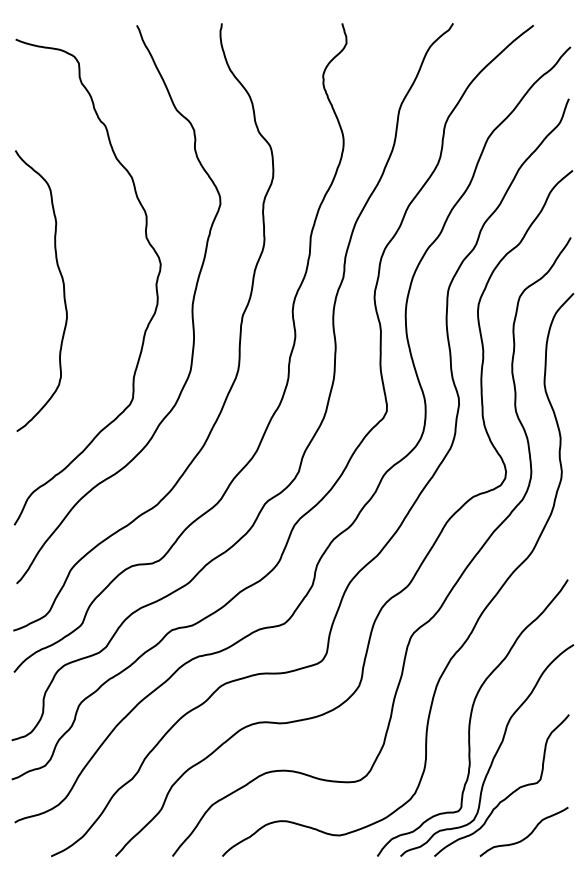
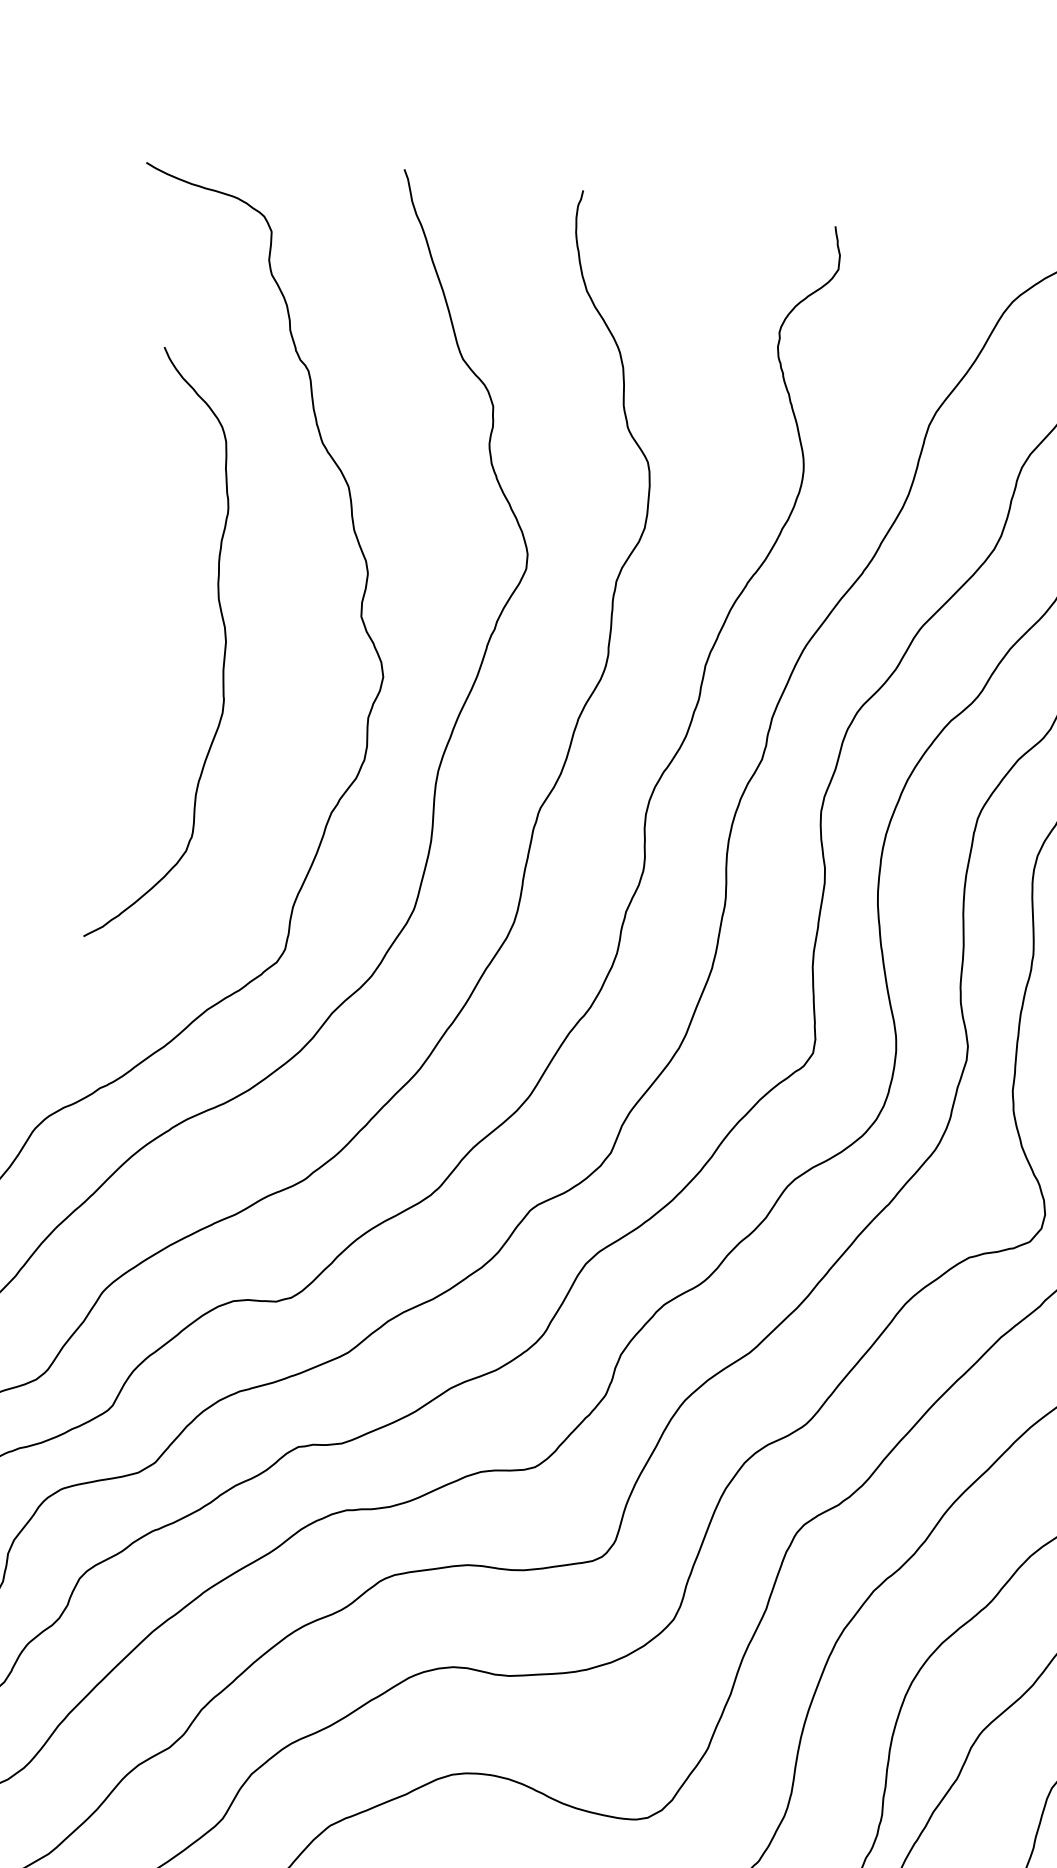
curve: (63, 290) -> (223, 654), moved

